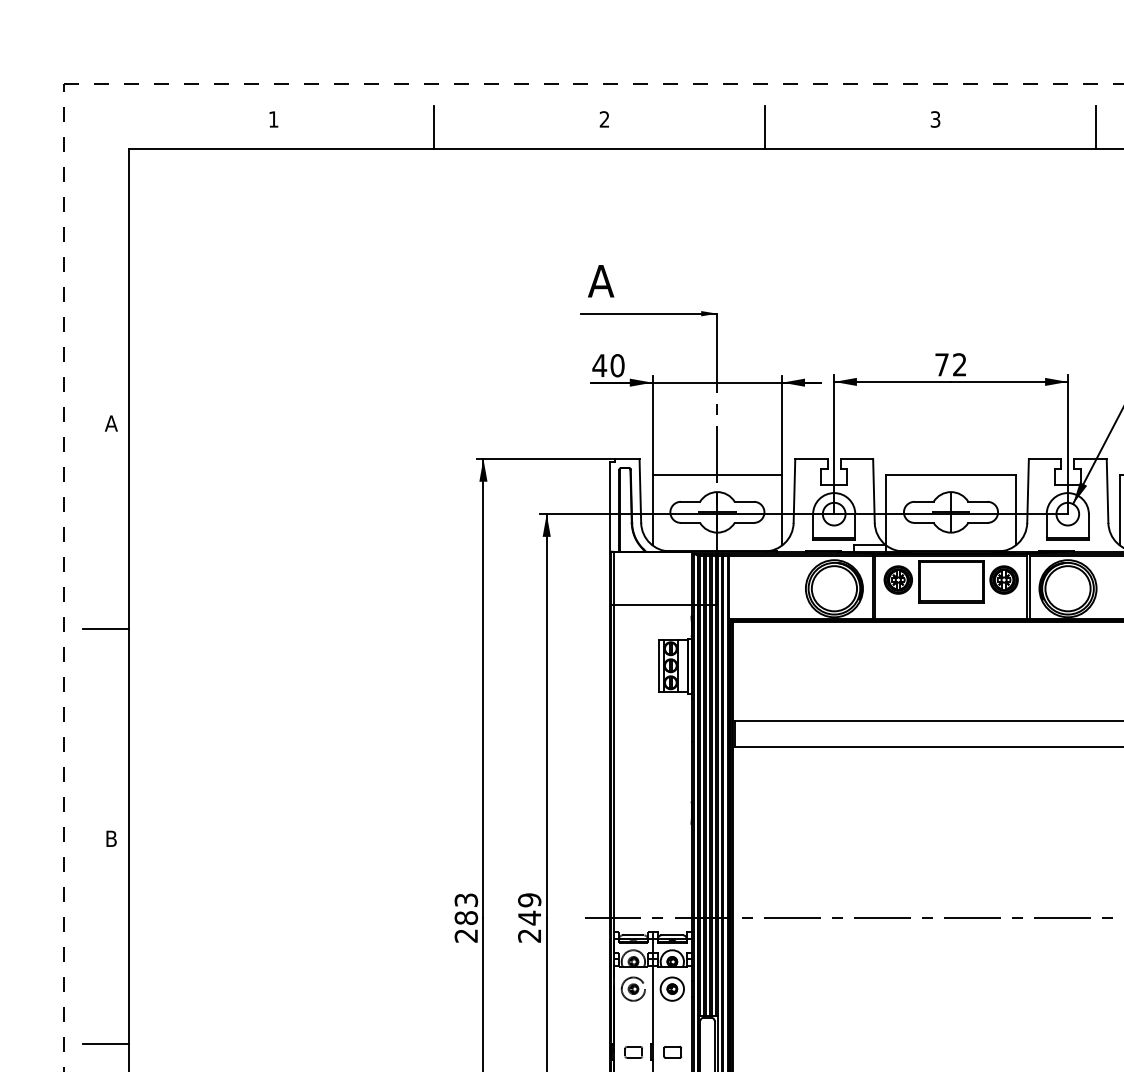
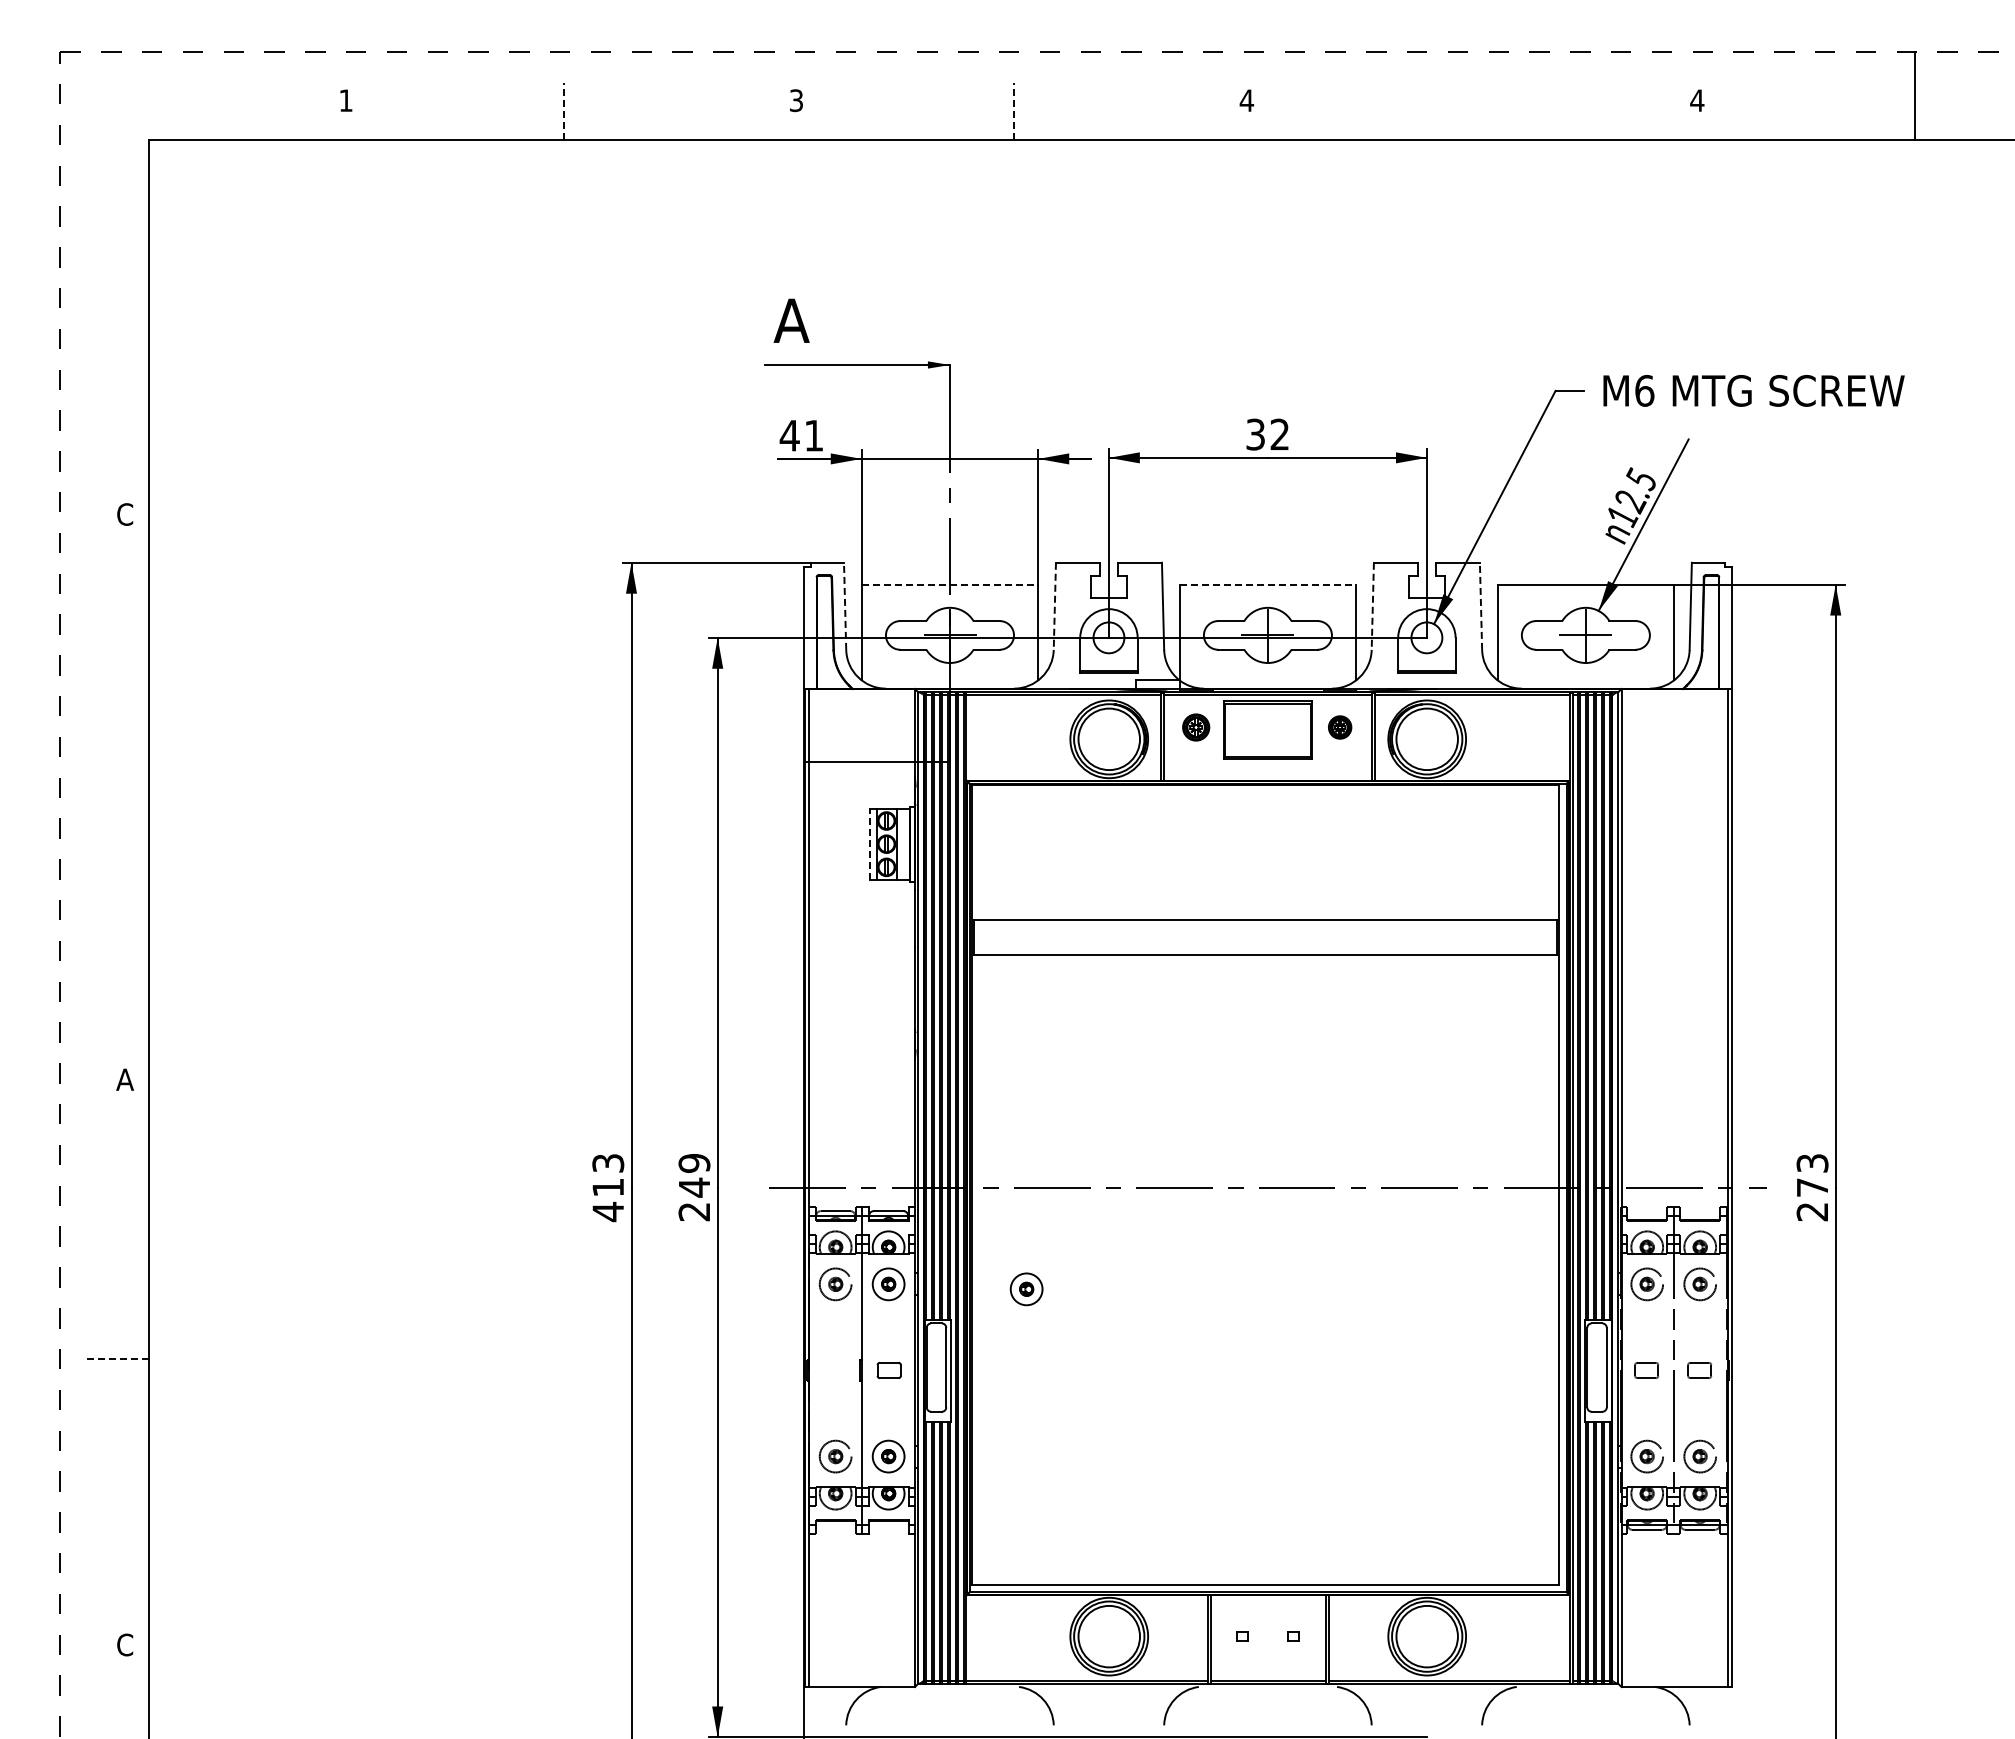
text: (604, 119) -> (796, 100), 2 -> 3
text: (935, 119) -> (1246, 100), 3 -> 4
line: (433, 127) -> (563, 111), solid -> dashed
line: (764, 127) -> (1014, 111), solid -> dashed
line: (1095, 127) -> (1464, 111), removed
text: (941, 364) -> (1255, 434), 72 -> 32
text: (617, 365) -> (813, 435), 40 -> 41
text: (110, 423) -> (124, 514), A -> C
line: (717, 474) -> (950, 584), solid -> dashed
line: (951, 474) -> (1268, 584), solid -> dashed
line: (640, 491) -> (845, 606), solid -> dashed
line: (794, 491) -> (1054, 606), solid -> dashed
line: (1027, 491) -> (1372, 606), solid -> dashed
line: (1107, 491) -> (1481, 606), solid -> dashed
part: (897, 580) -> (1195, 727), size x0.7
part: (1003, 580) -> (1339, 727), size x0.6
line: (105, 628) -> (117, 793), removed
line: (659, 665) -> (870, 843), solid -> dashed
text: (110, 838) -> (124, 1079), B -> A
text: (466, 927) -> (608, 1200), 283 -> 413
part: (773, 992) -> (1026, 1289), added
line: (105, 1044) -> (117, 1359), solid -> dashed
part: (633, 1052) -> (835, 1370), removed

